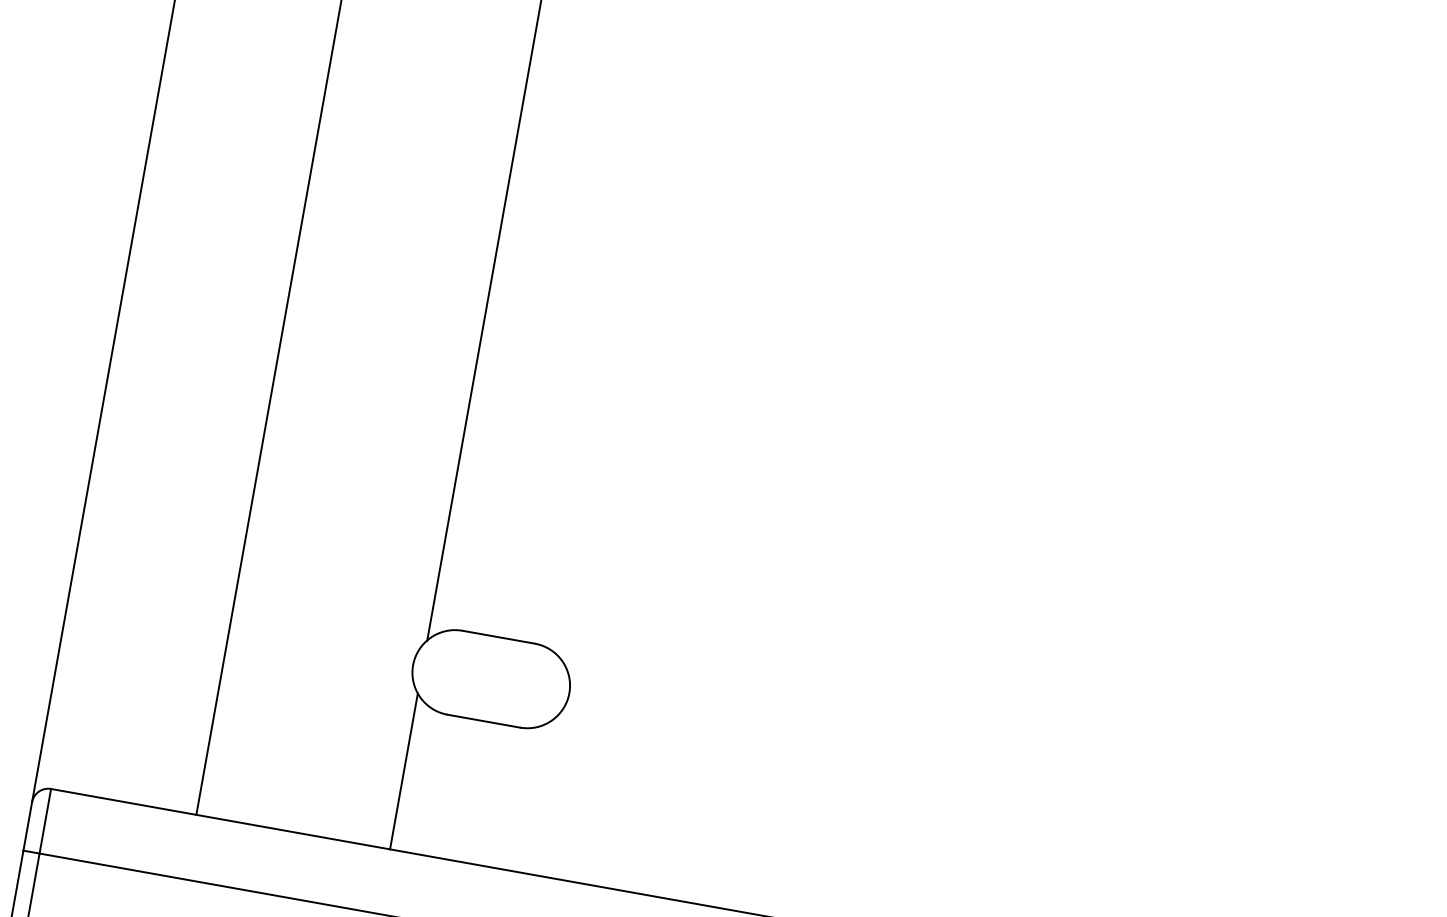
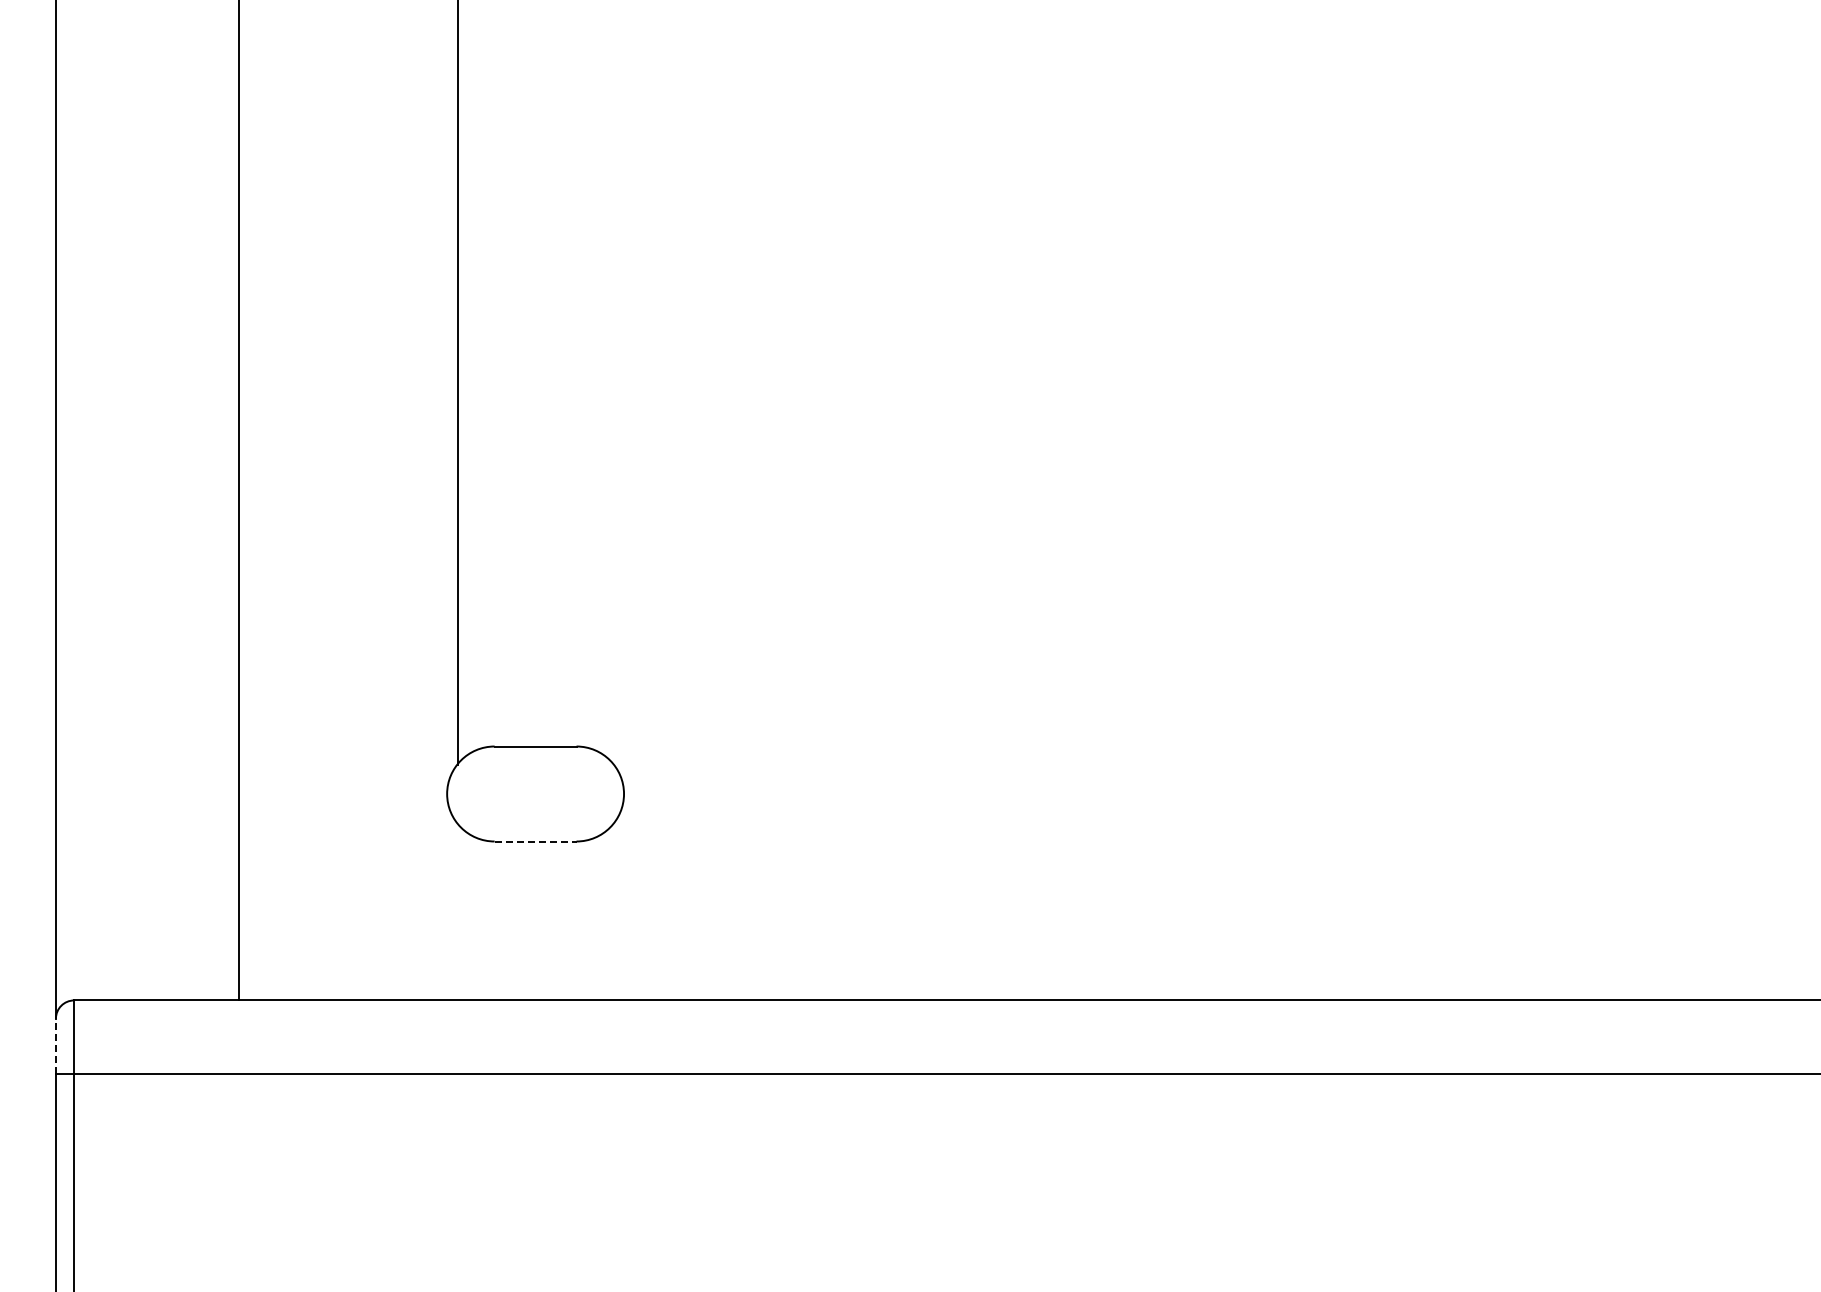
line: (483, 721) -> (535, 841), solid -> dashed
line: (403, 771) -> (457, 912), removed
line: (27, 825) -> (55, 1045), solid -> dashed

